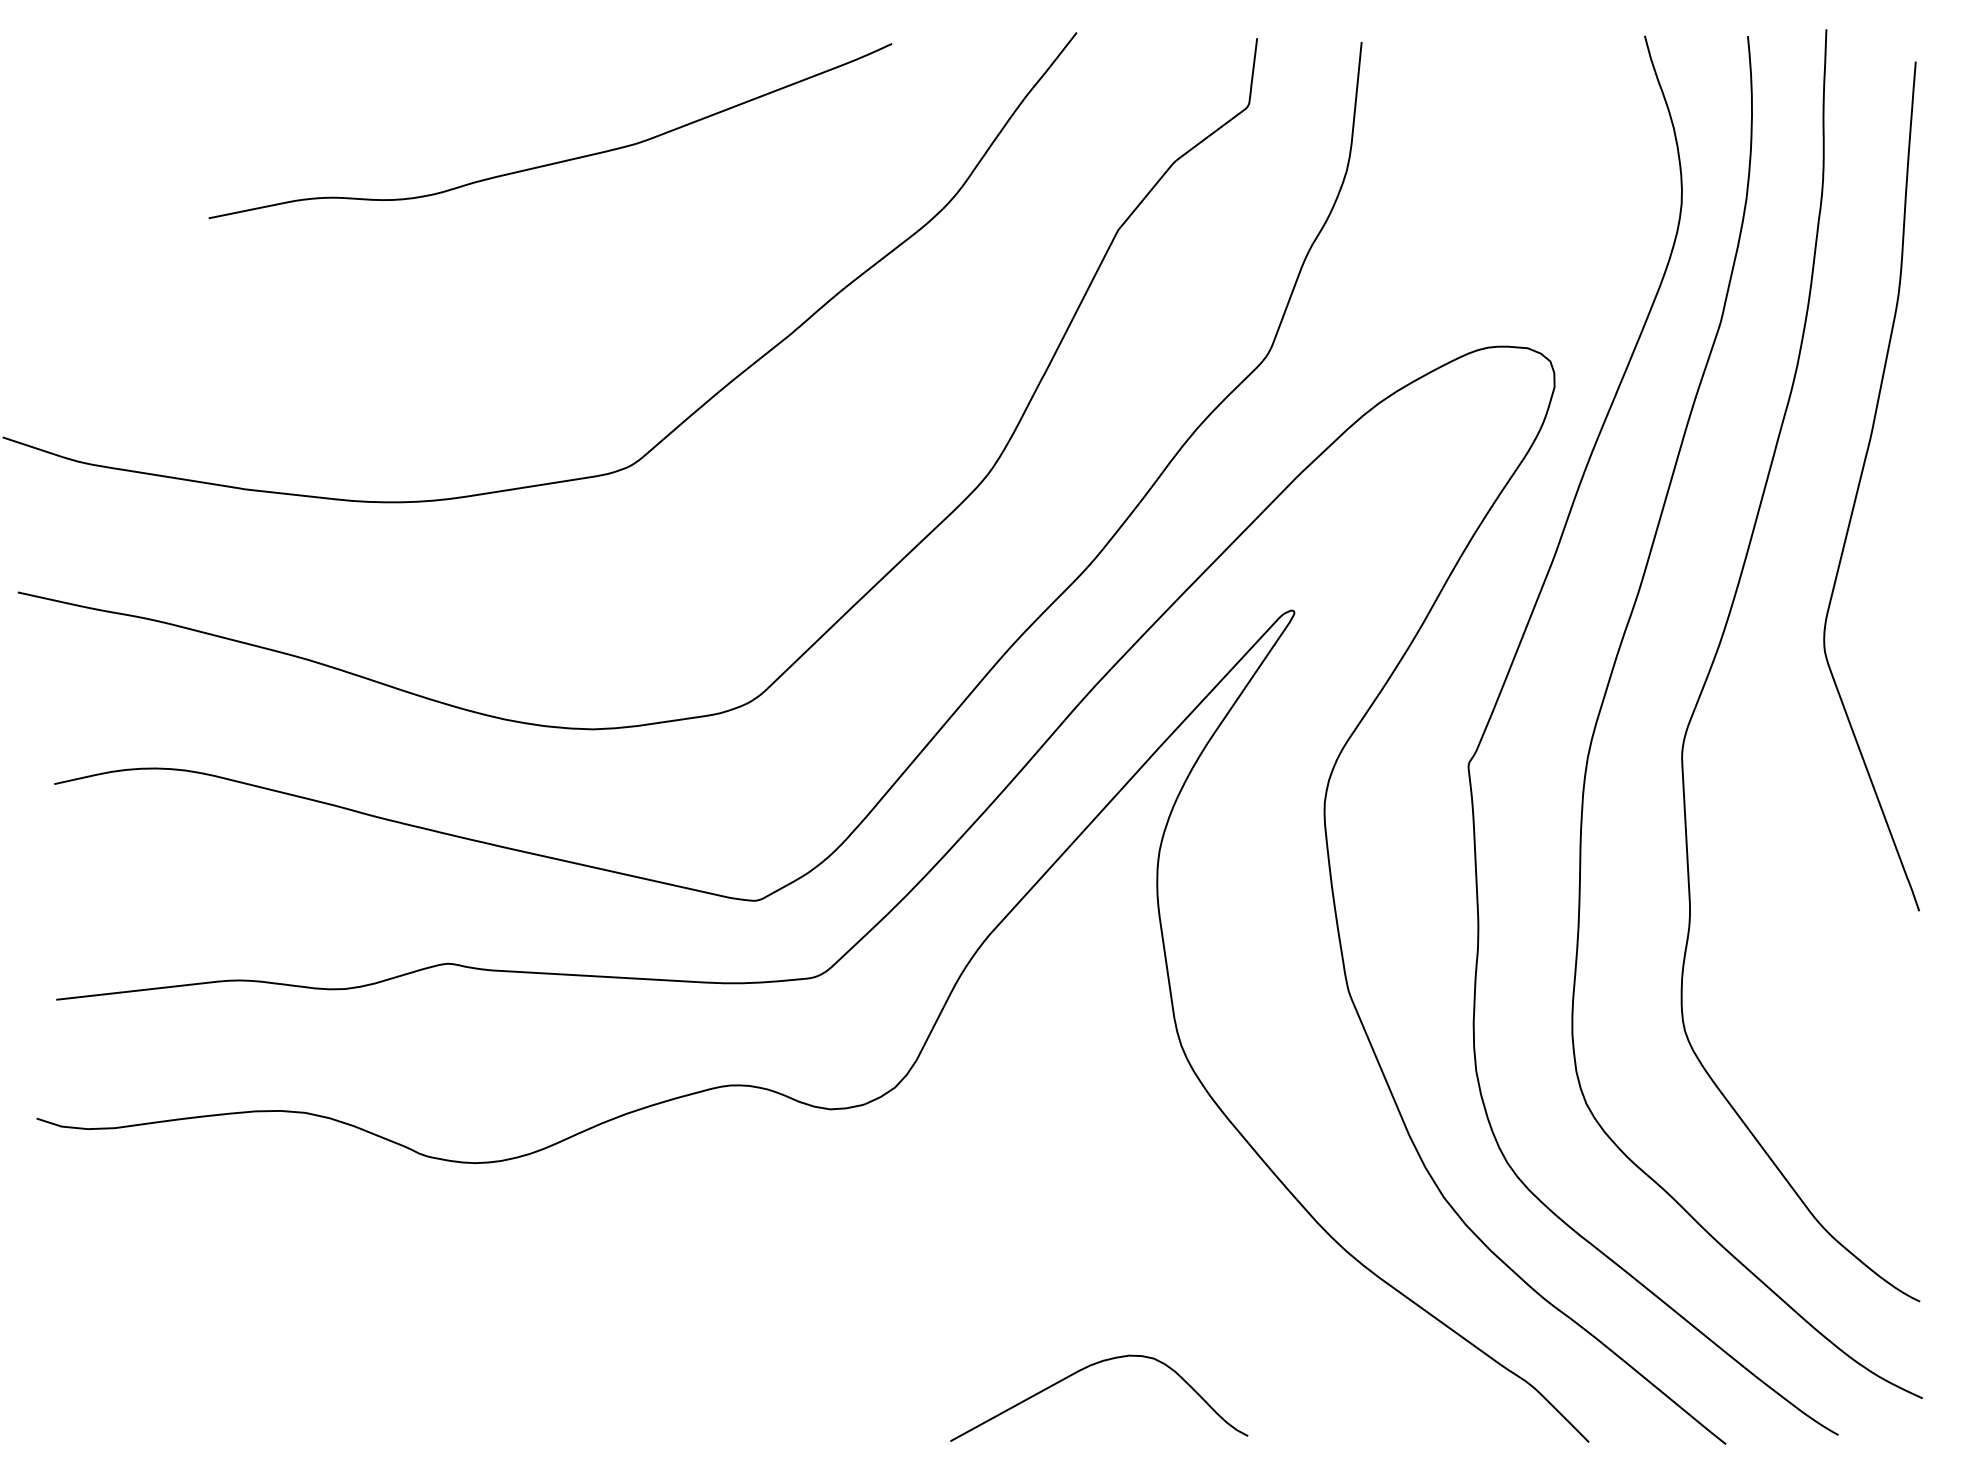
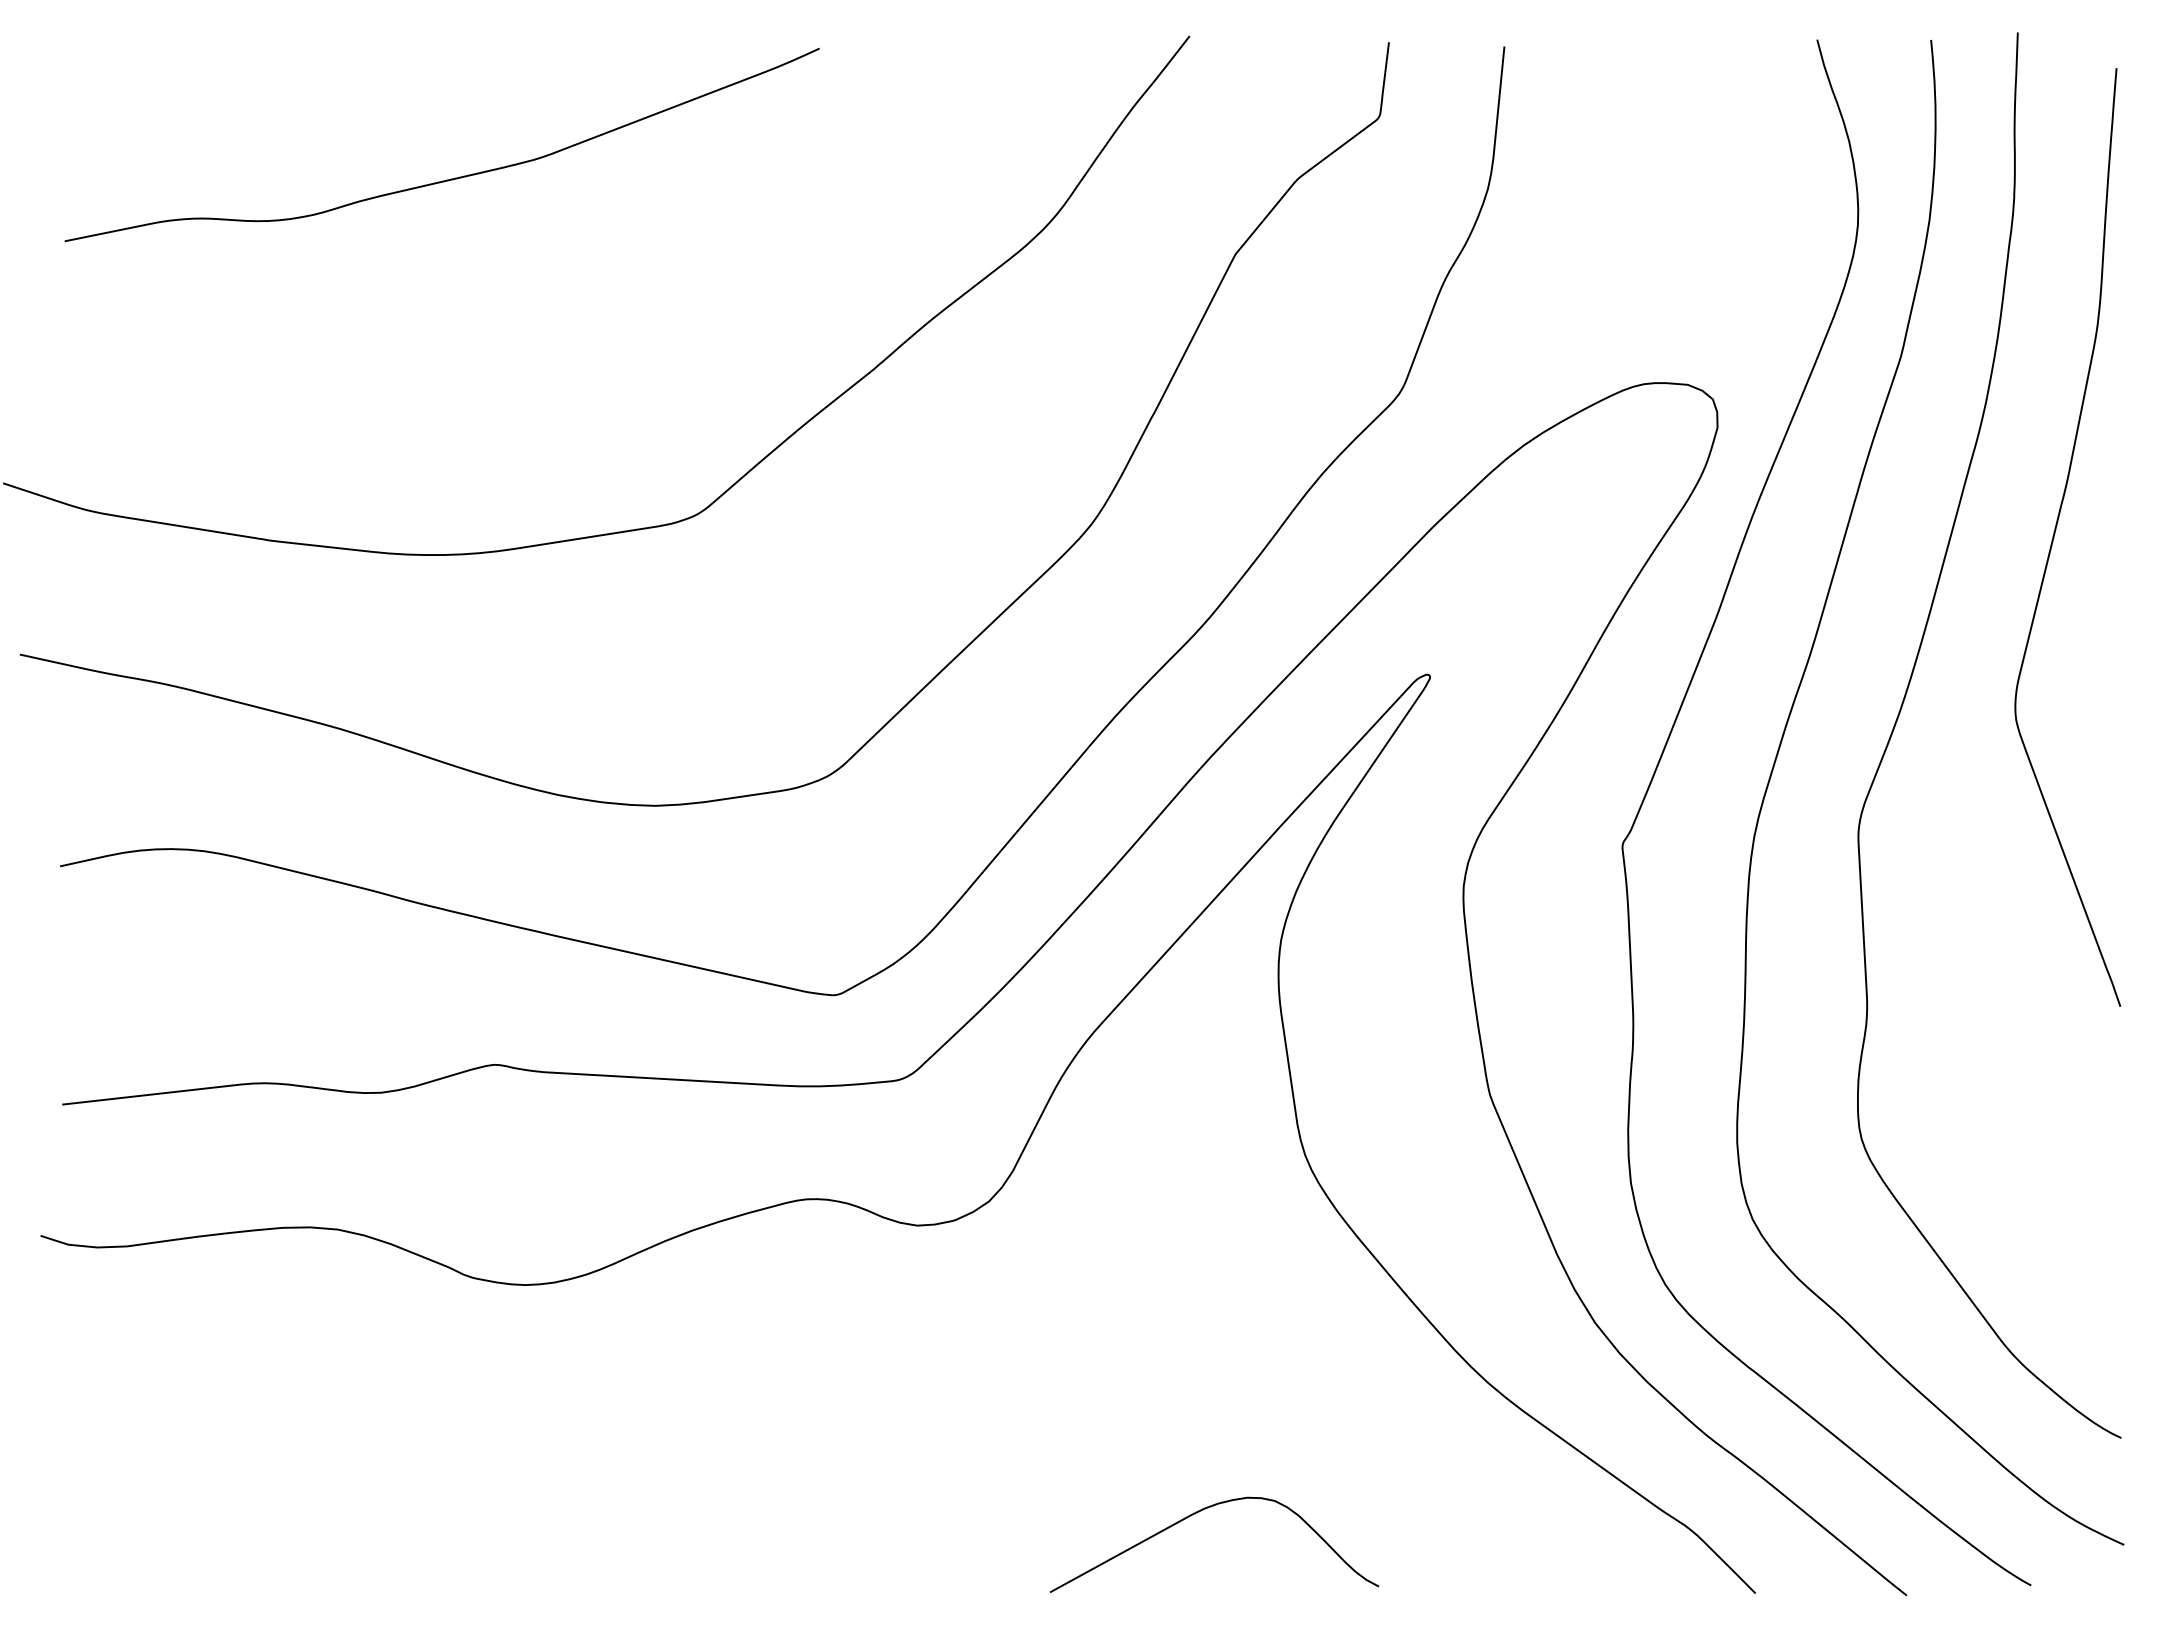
curve: (557, 161) -> (450, 178), moved

